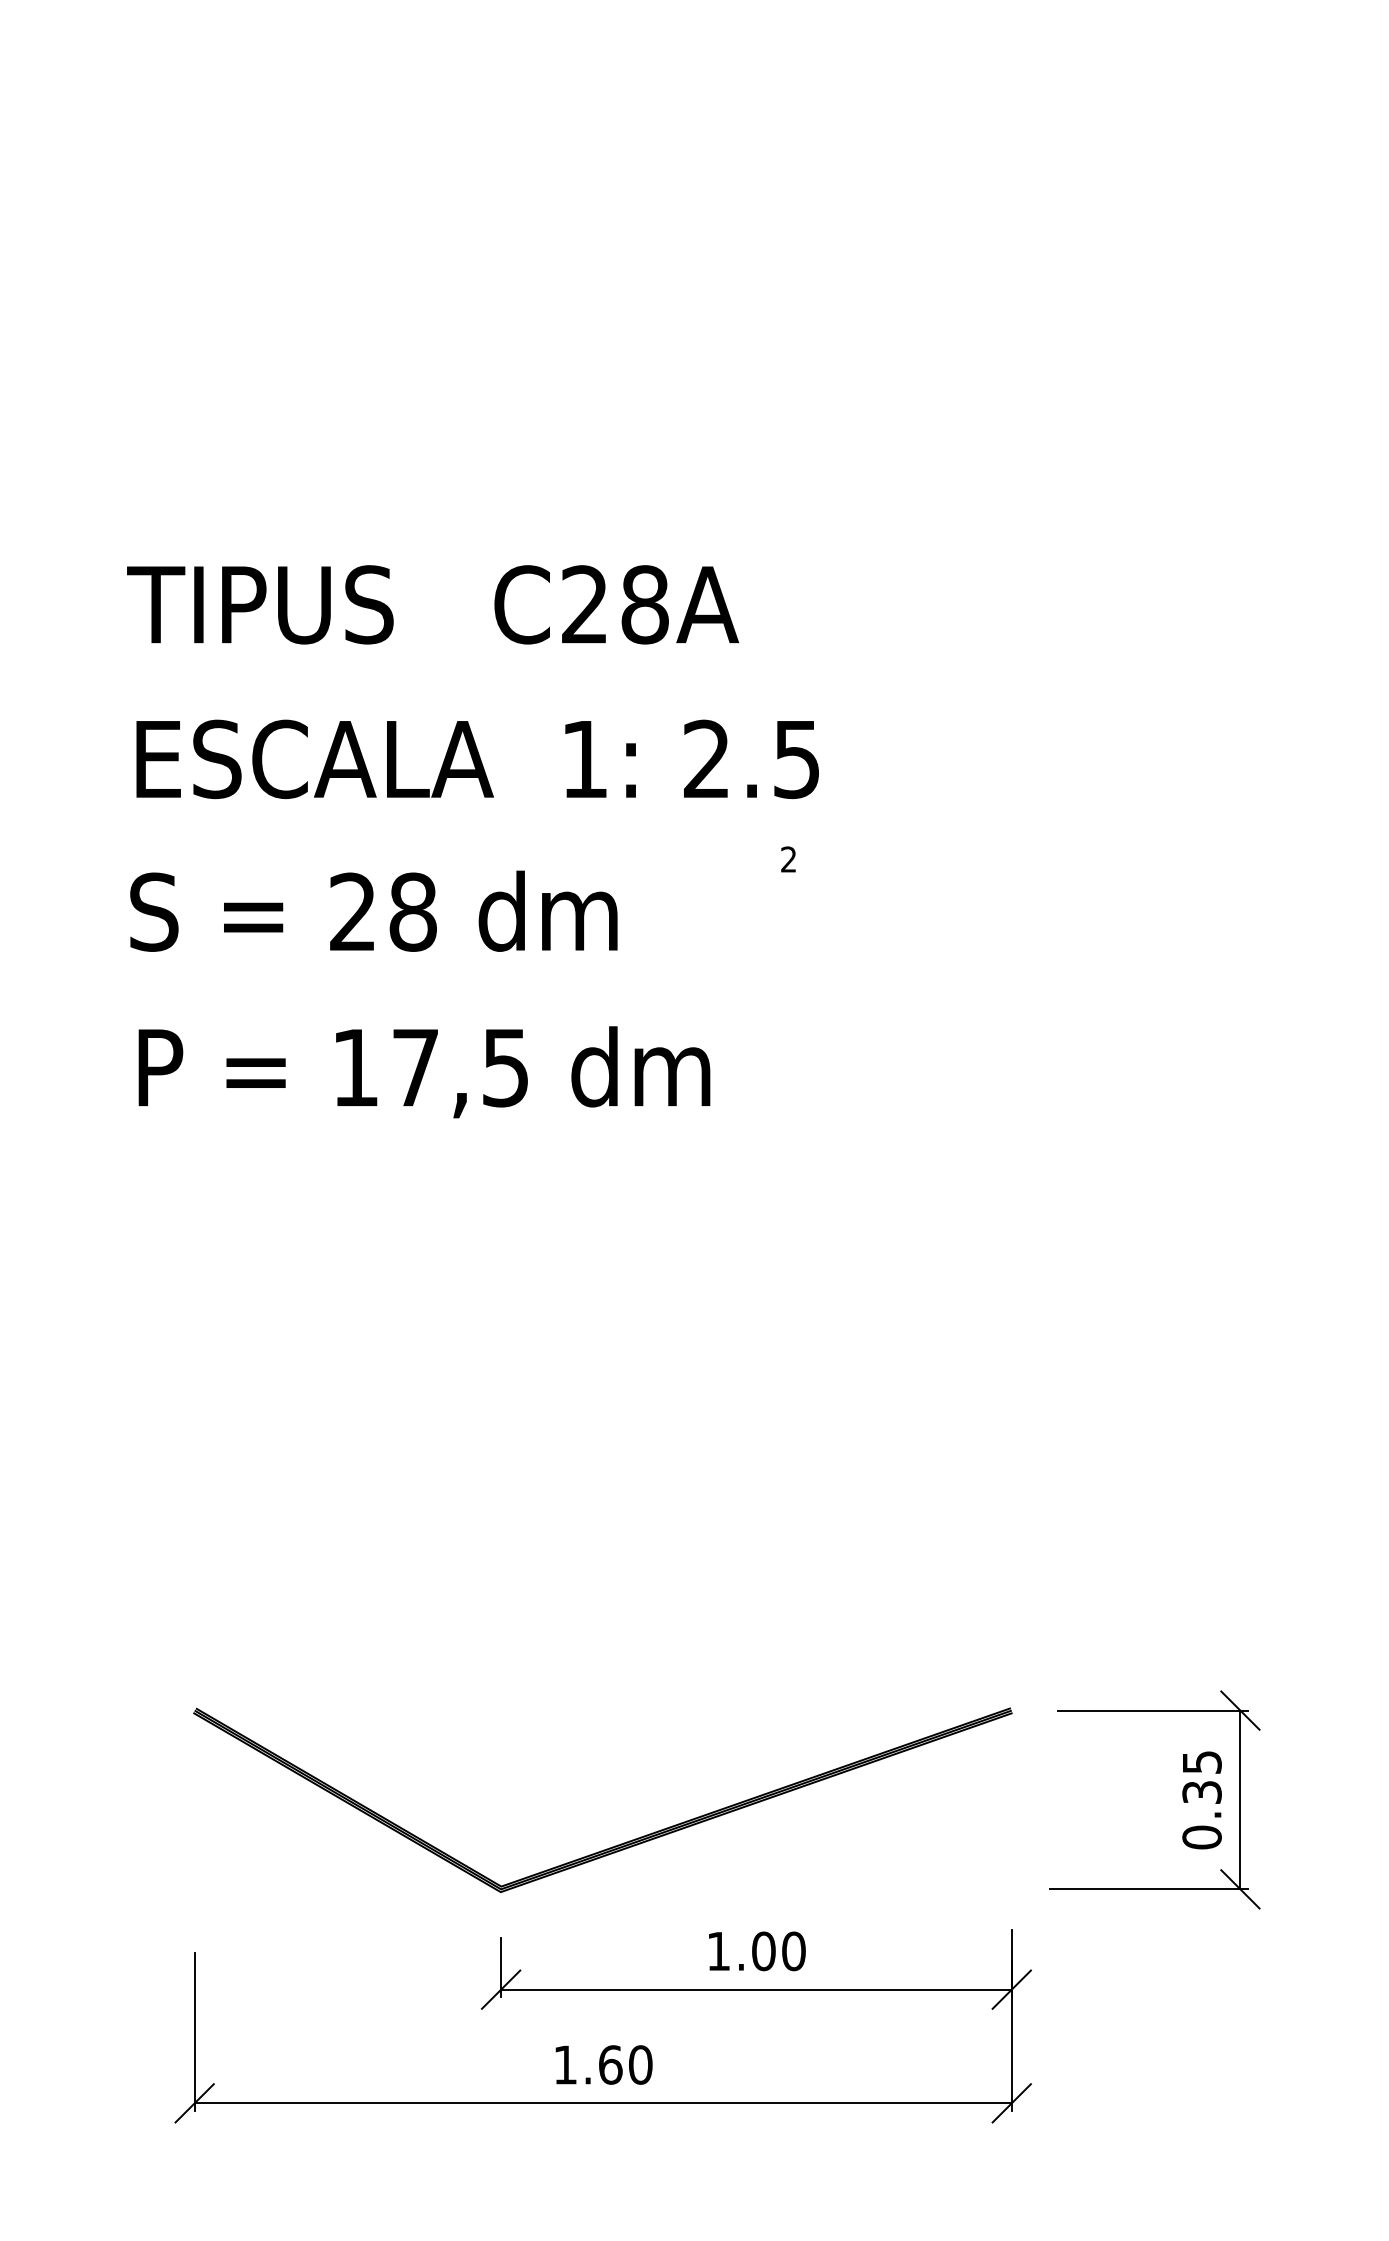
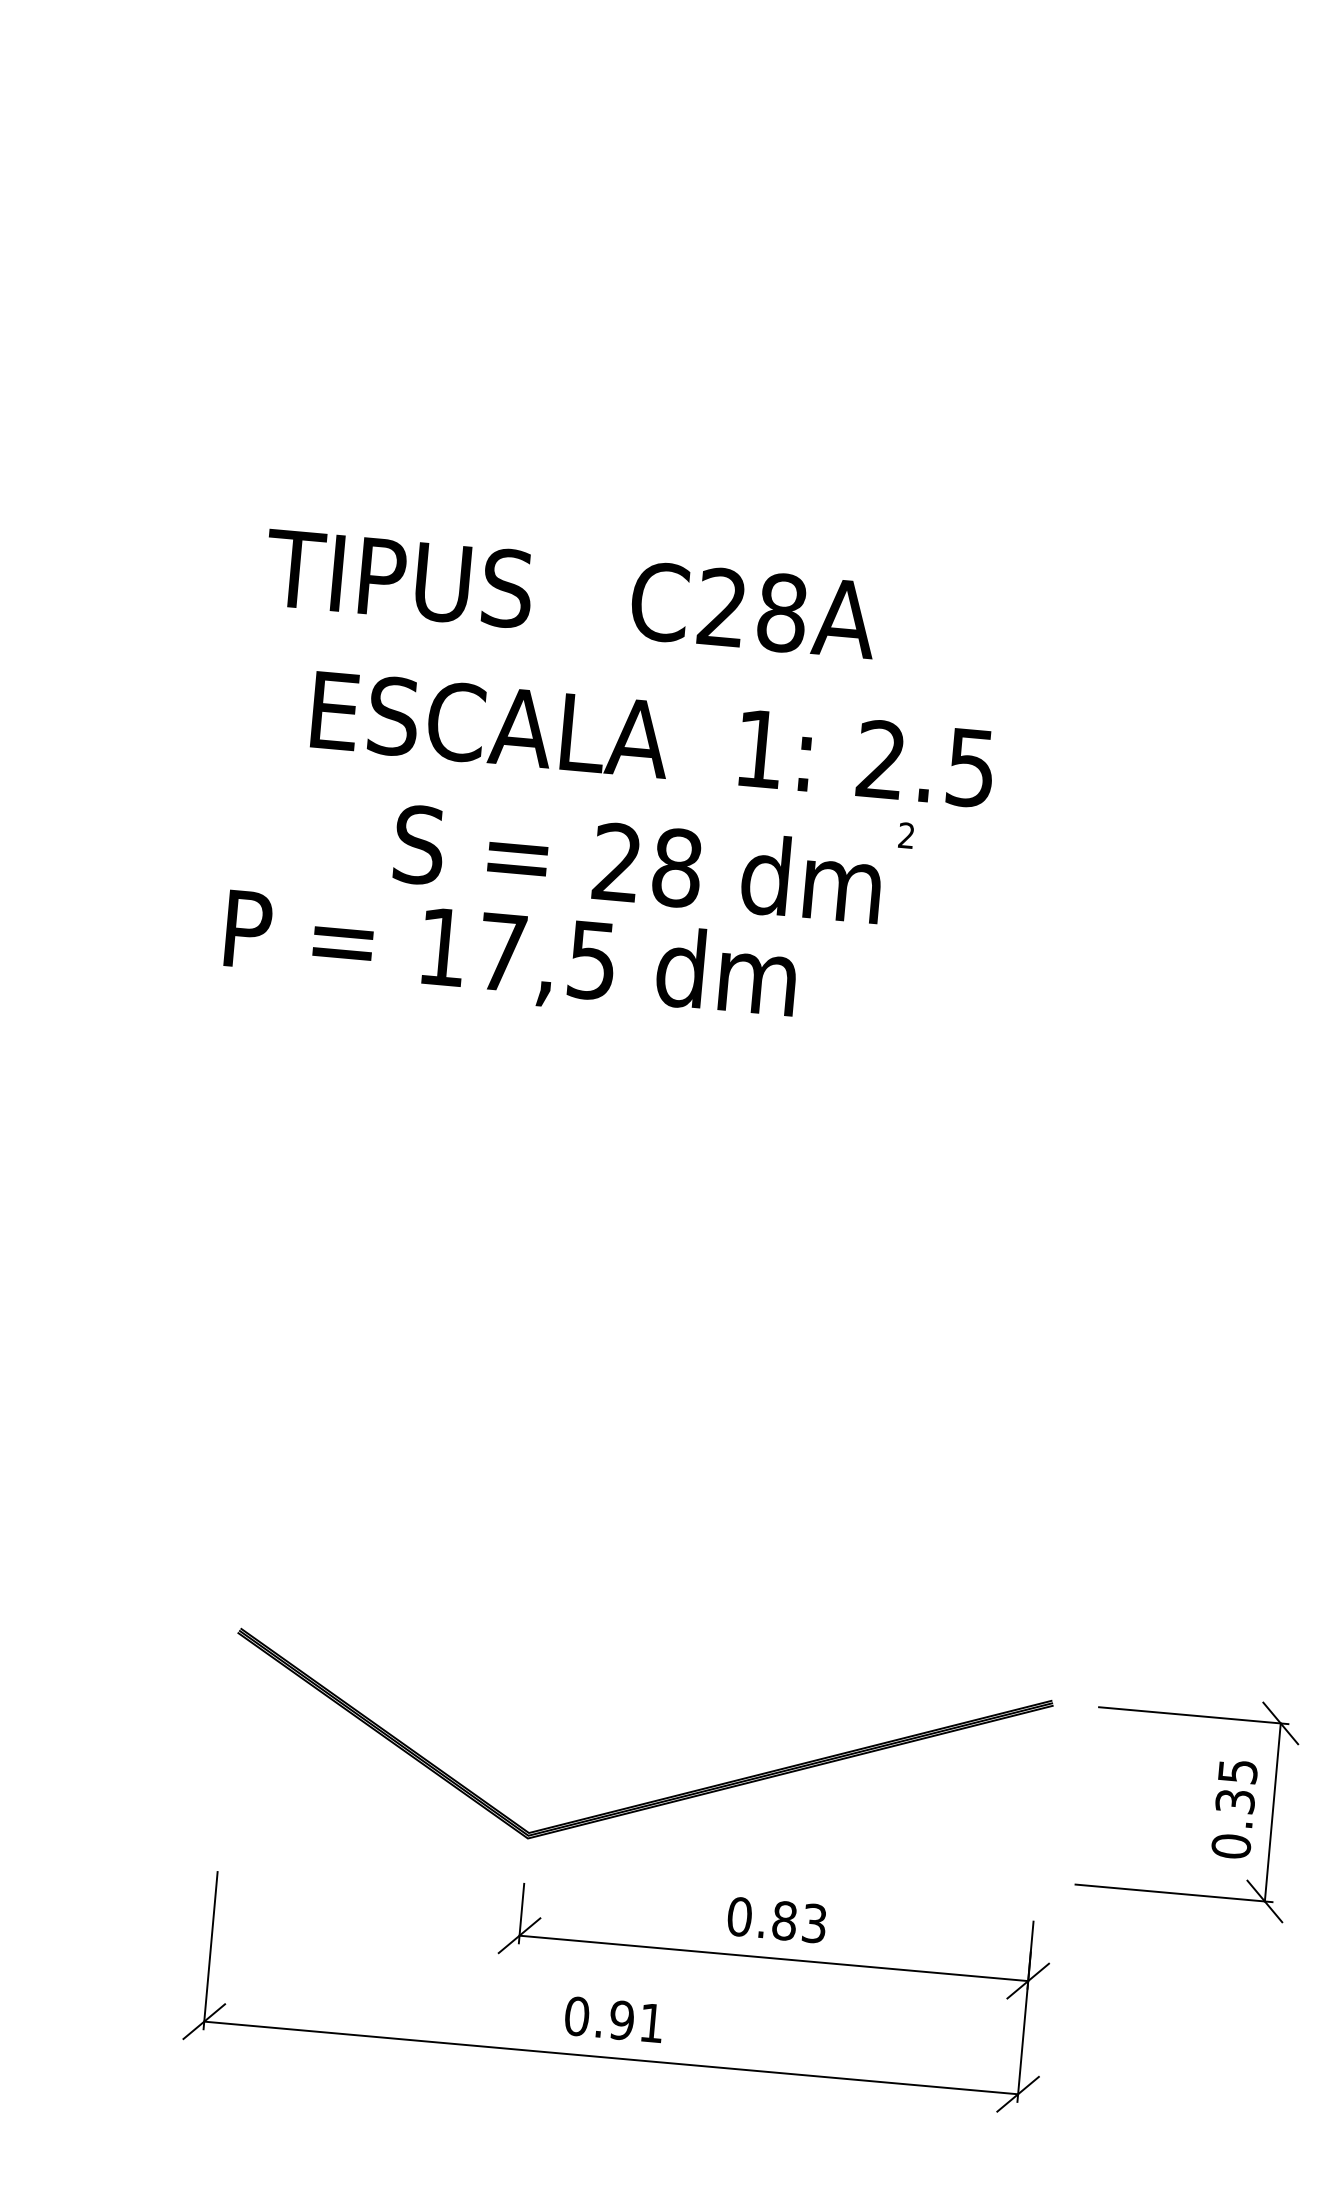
text: (433, 604) -> (571, 593), moved
text: (477, 759) -> (652, 739), moved
text: (373, 910) -> (637, 862), moved
text: (424, 1072) -> (510, 957), moved
text: (756, 1951) -> (777, 1920), 1.00 -> 0.83
text: (602, 2064) -> (613, 2019), 1.60 -> 0.91

